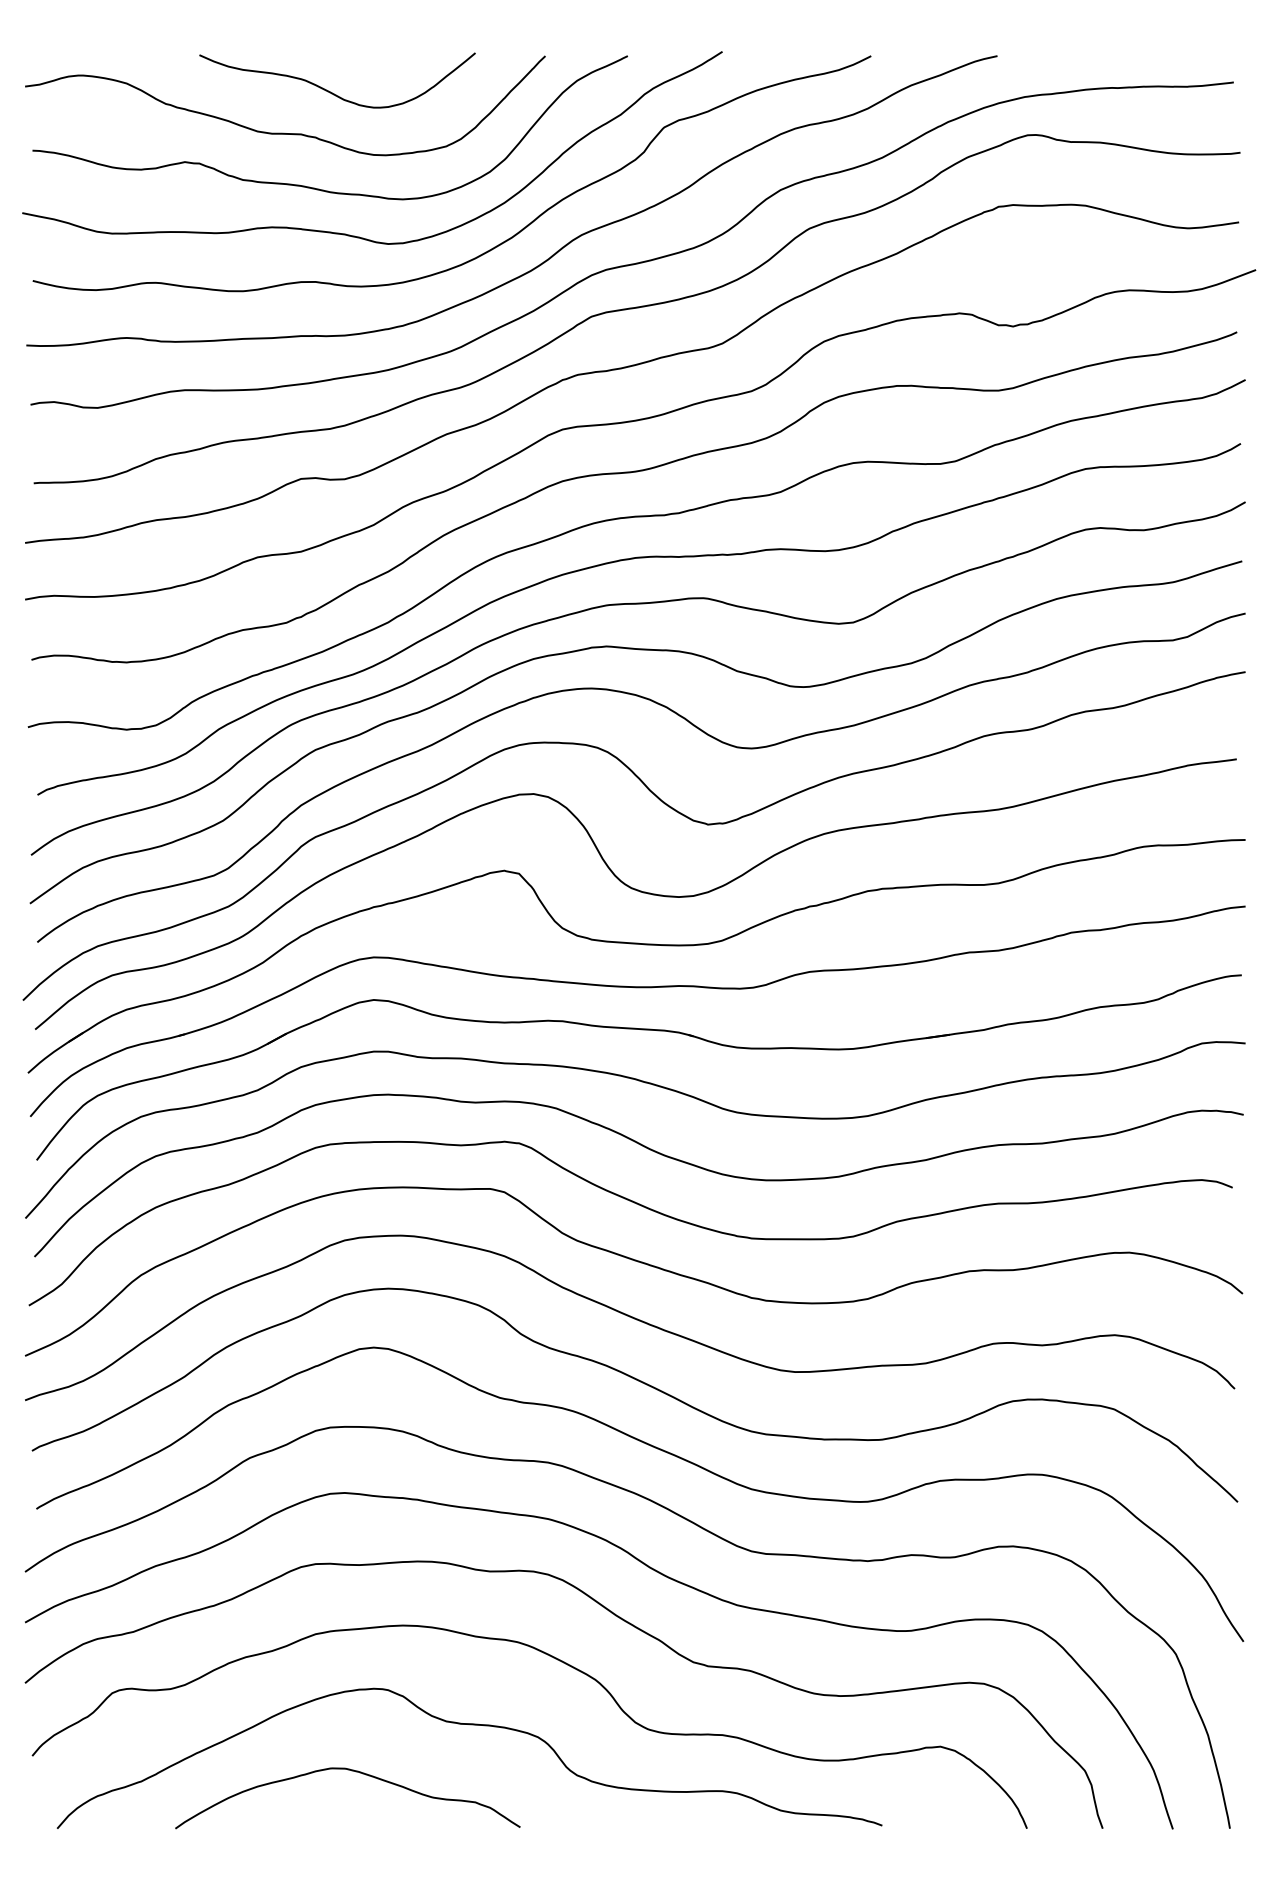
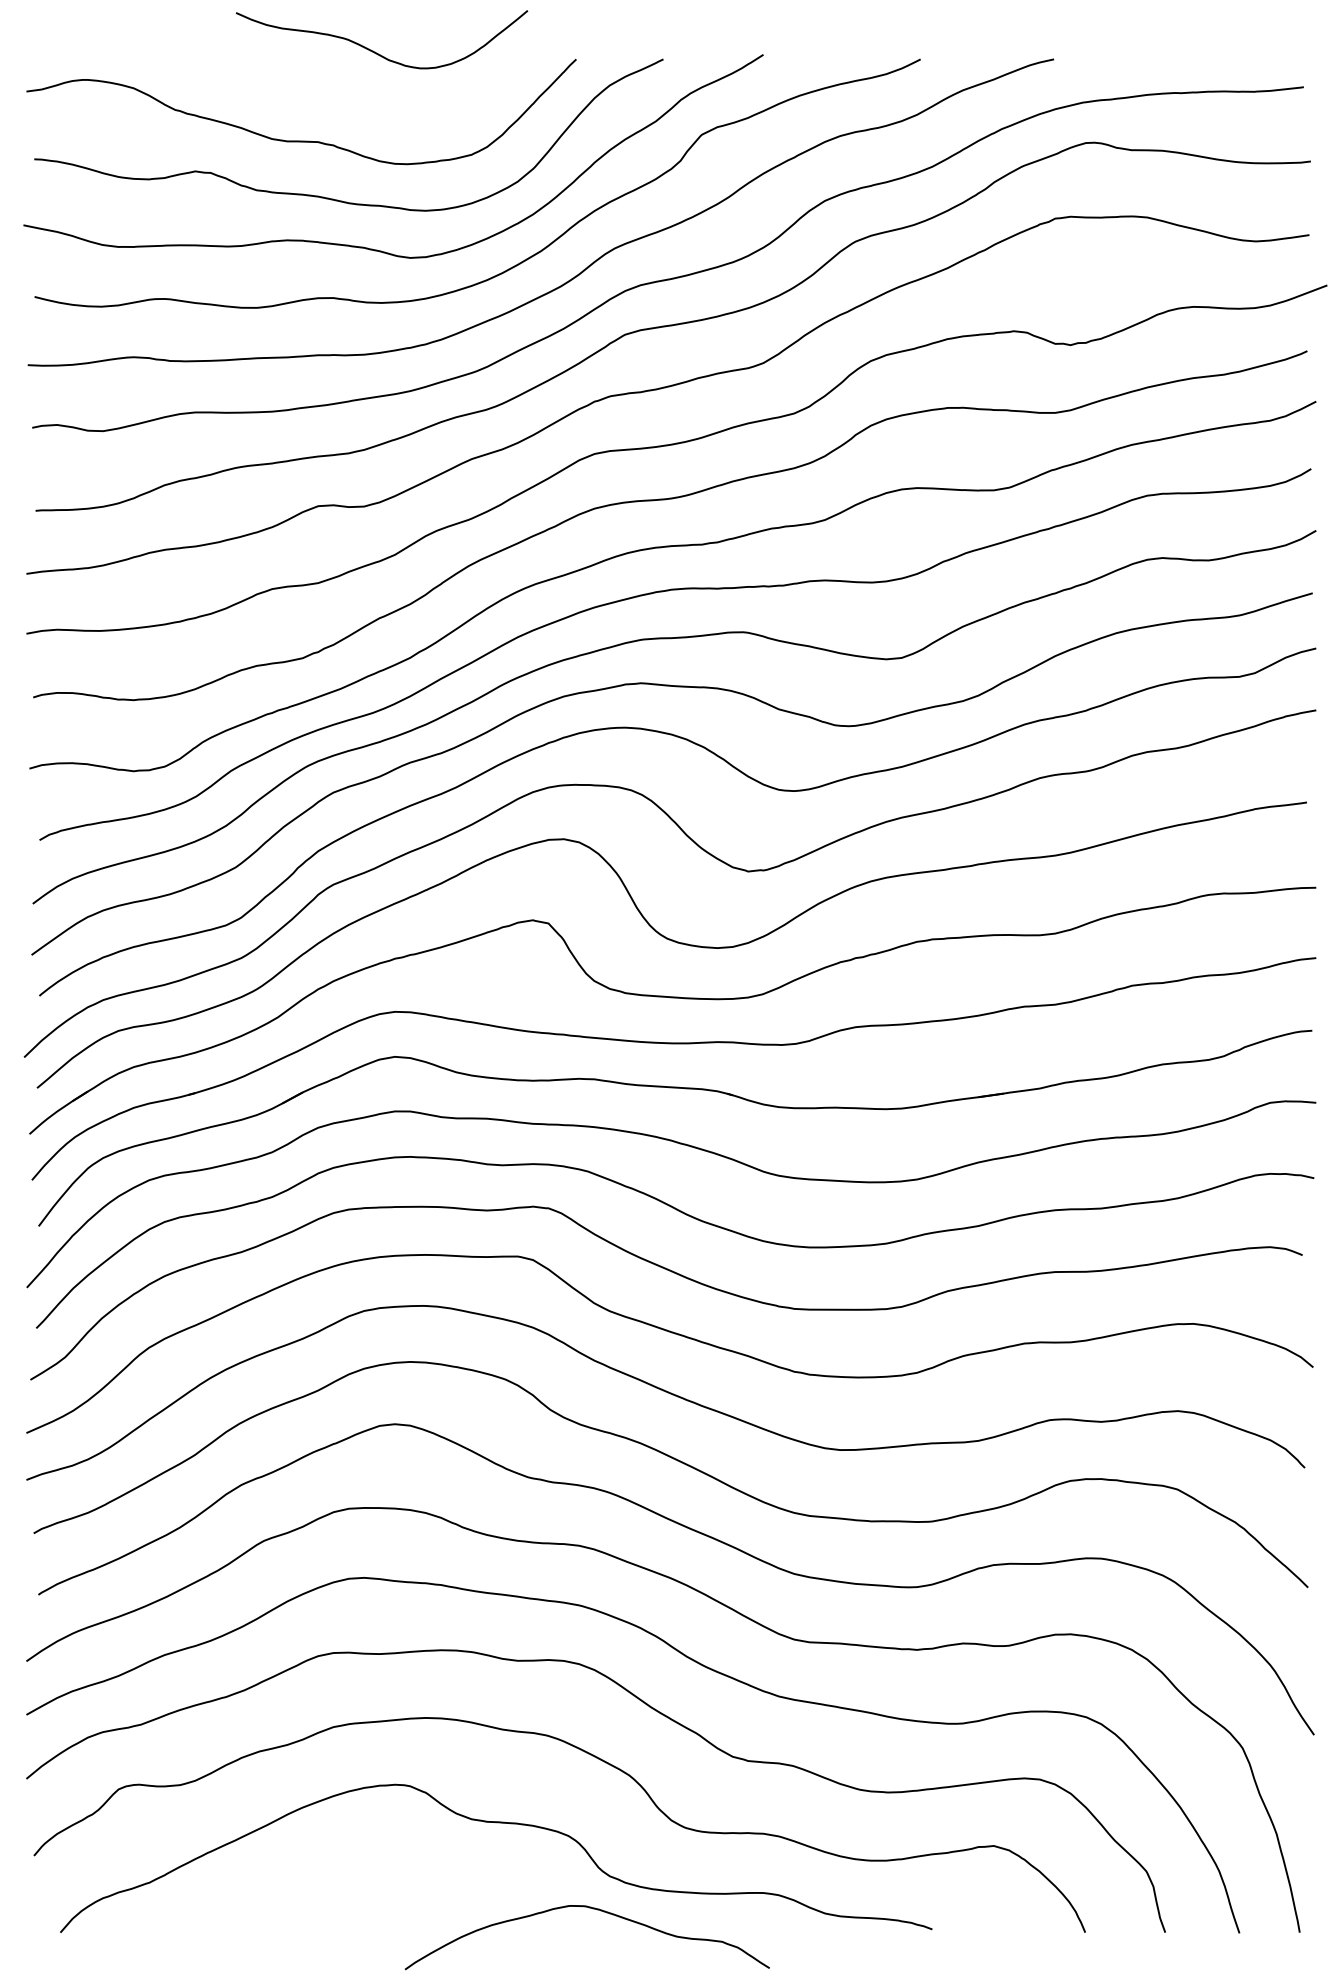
curve: (332, 92) -> (376, 52), moved
curve: (355, 1772) -> (595, 1910), moved

